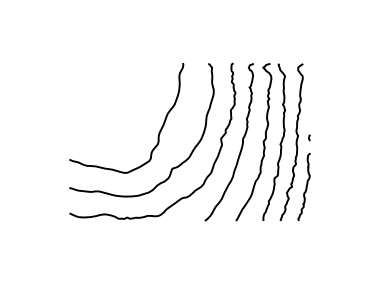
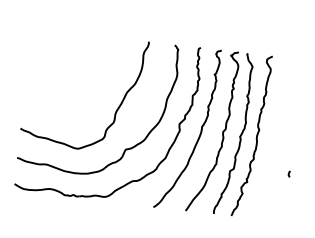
curve: (309, 137) -> (289, 173), moved
curve: (305, 186) -> (261, 183), removed

